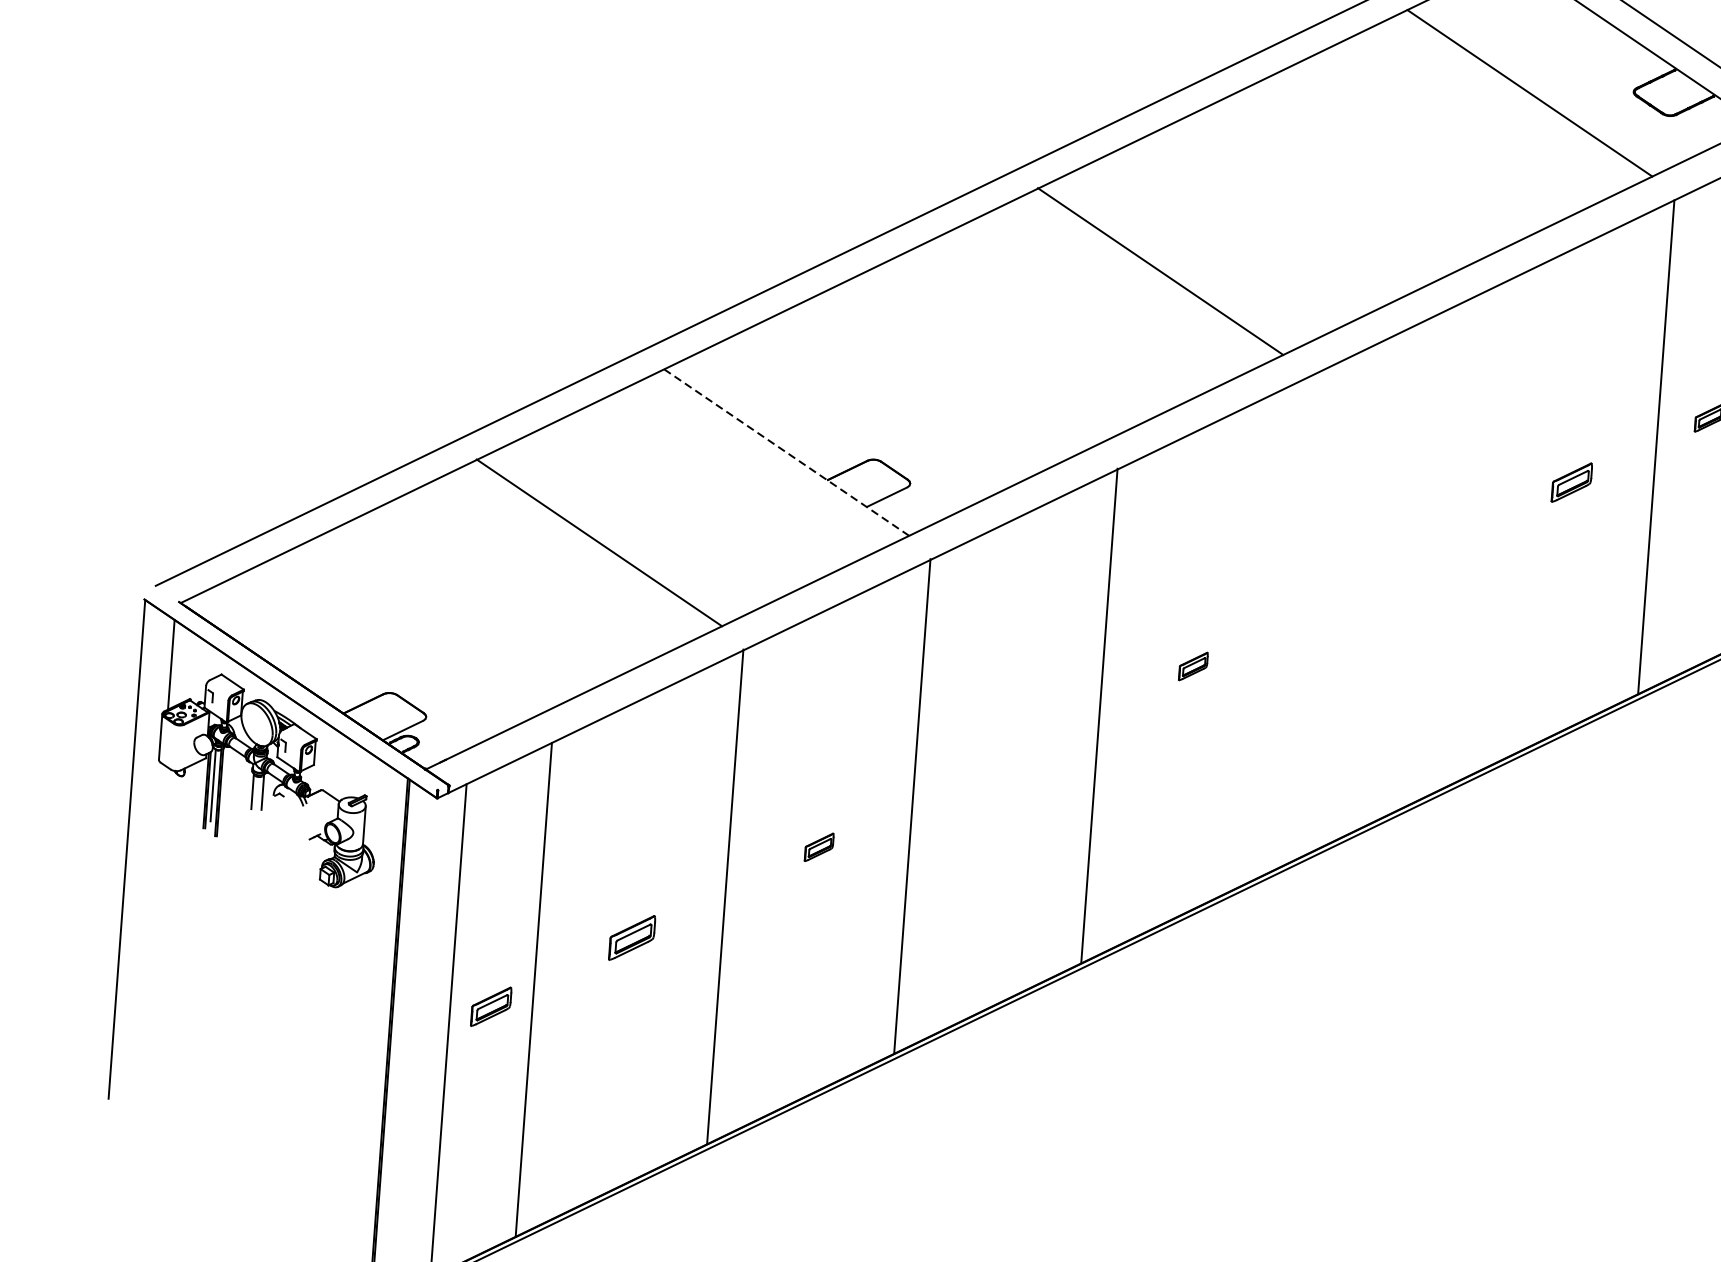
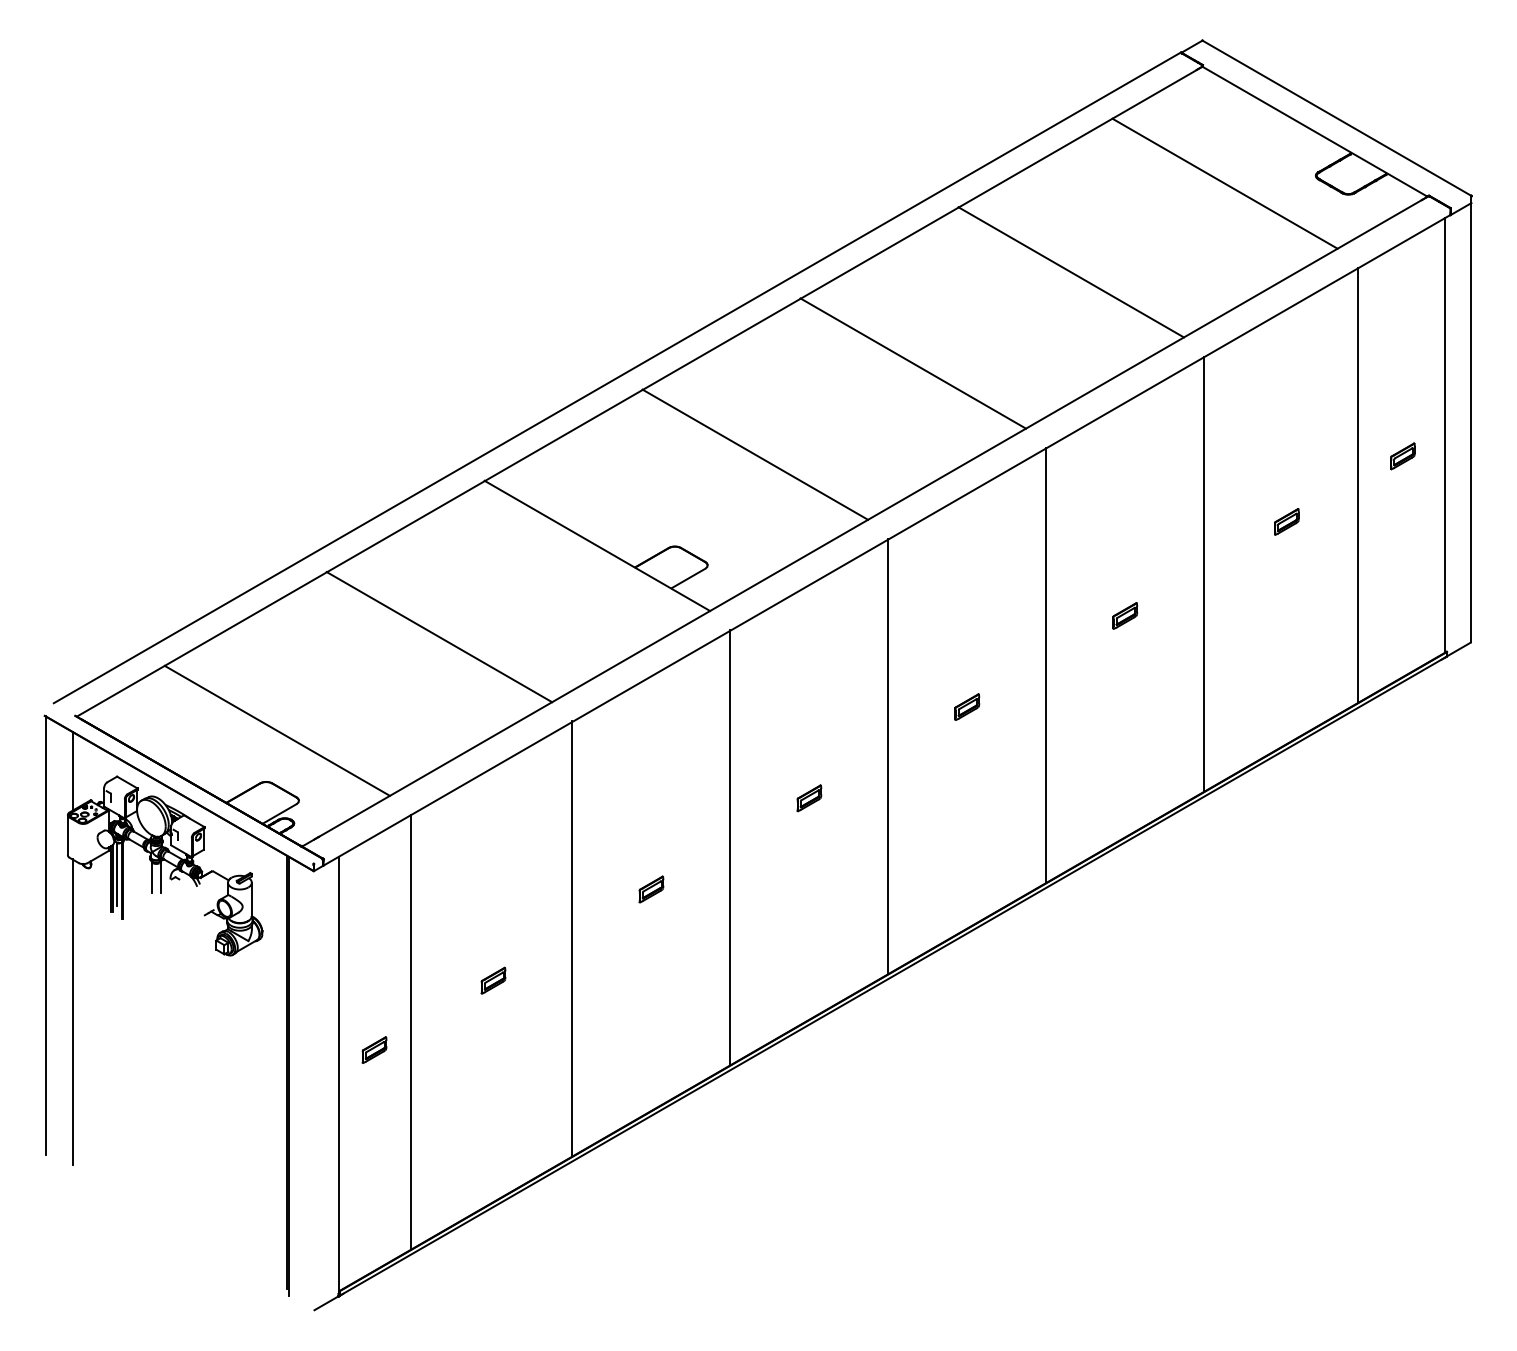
line: (1346, 181) -> (1070, 272), added
line: (973, 361) -> (755, 454), added
line: (785, 451) -> (596, 545), dashed -> solid
part: (1571, 482) -> (1286, 521), size x0.71
line: (1474, 534) -> (1204, 573), added
part: (1380, 575) -> (1125, 615), added
line: (1286, 624) -> (1046, 664), added
line: (406, 635) -> (276, 730), added
part: (1006, 757) -> (809, 798), added
line: (151, 937) -> (72, 1011), added
part: (632, 937) -> (493, 980), size x0.62
part: (491, 1006) -> (374, 1049), size x0.71

